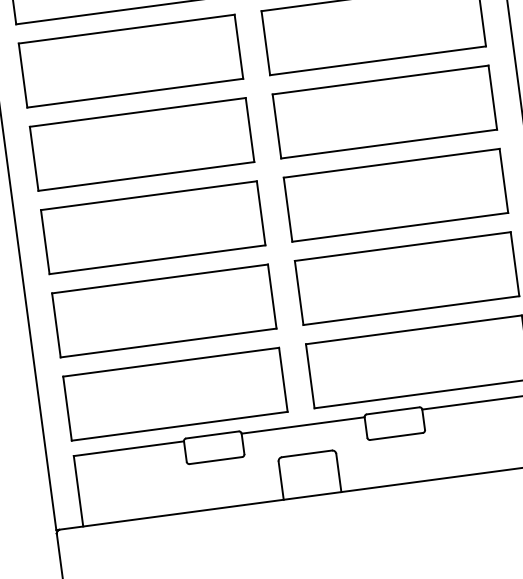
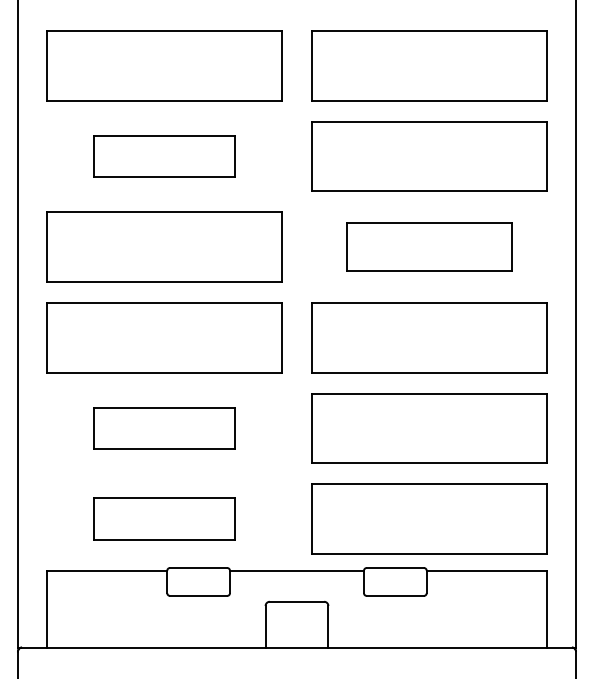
part: (130, 61) -> (164, 156), size x0.6
part: (385, 111) -> (429, 246), size x0.7
part: (164, 311) -> (164, 428), size x0.6
part: (175, 393) -> (164, 518), size x0.6

